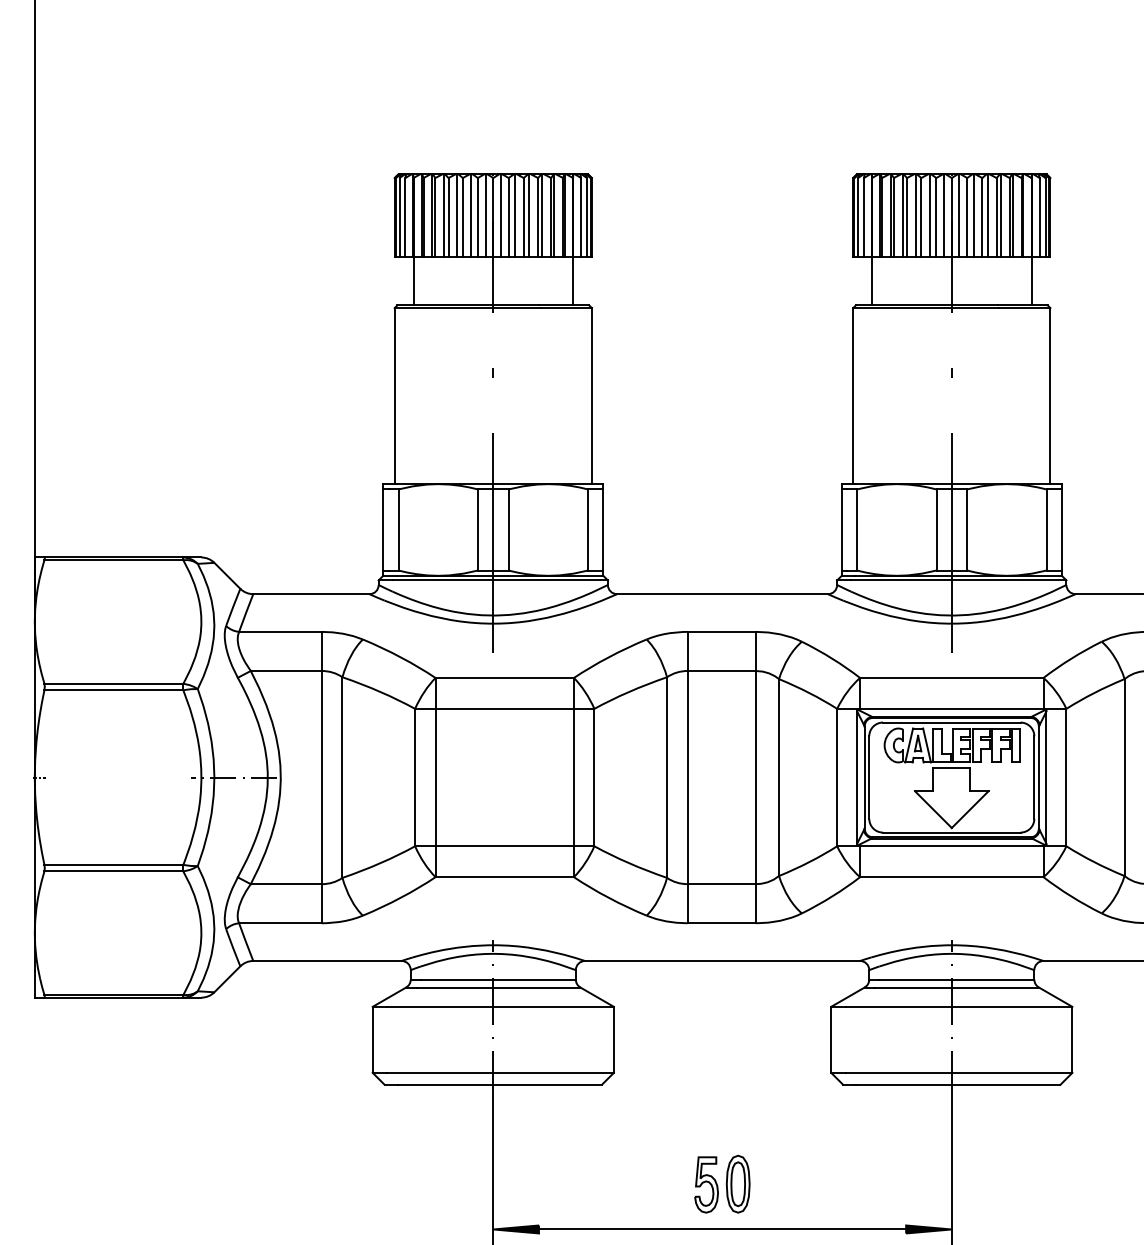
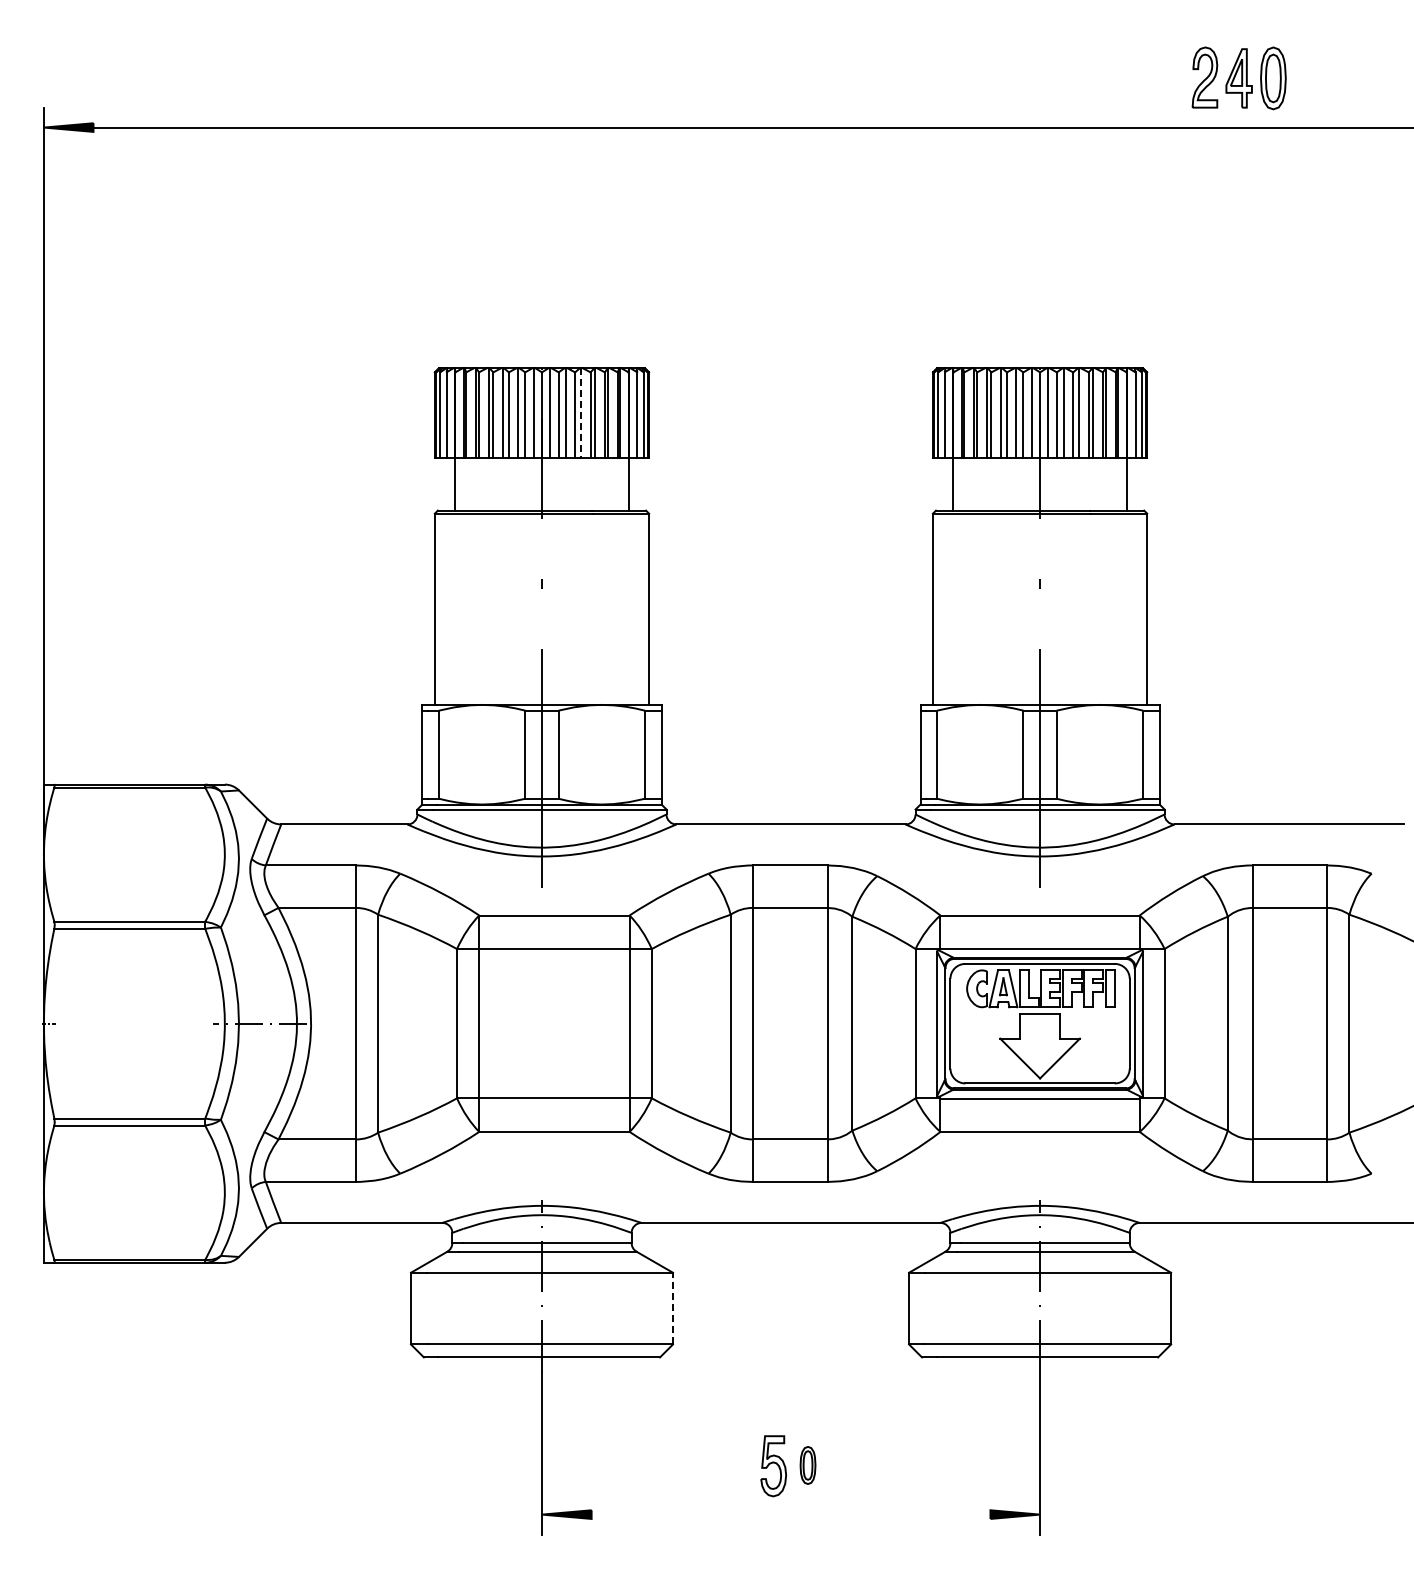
line: (529, 215) -> (581, 413), solid -> dashed
line: (613, 1039) -> (672, 1308), solid -> dashed
part: (737, 1184) -> (807, 1465), size x0.6
line: (722, 1229) -> (790, 1514), removed

